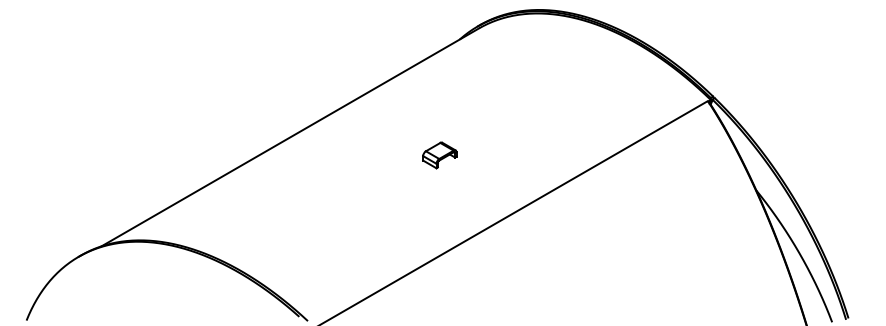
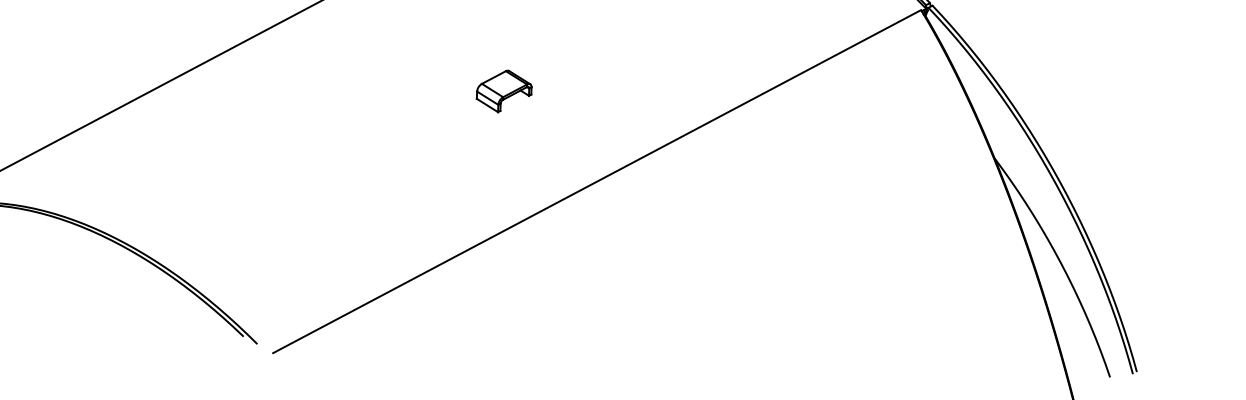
part: (439, 155) -> (503, 91), moved

